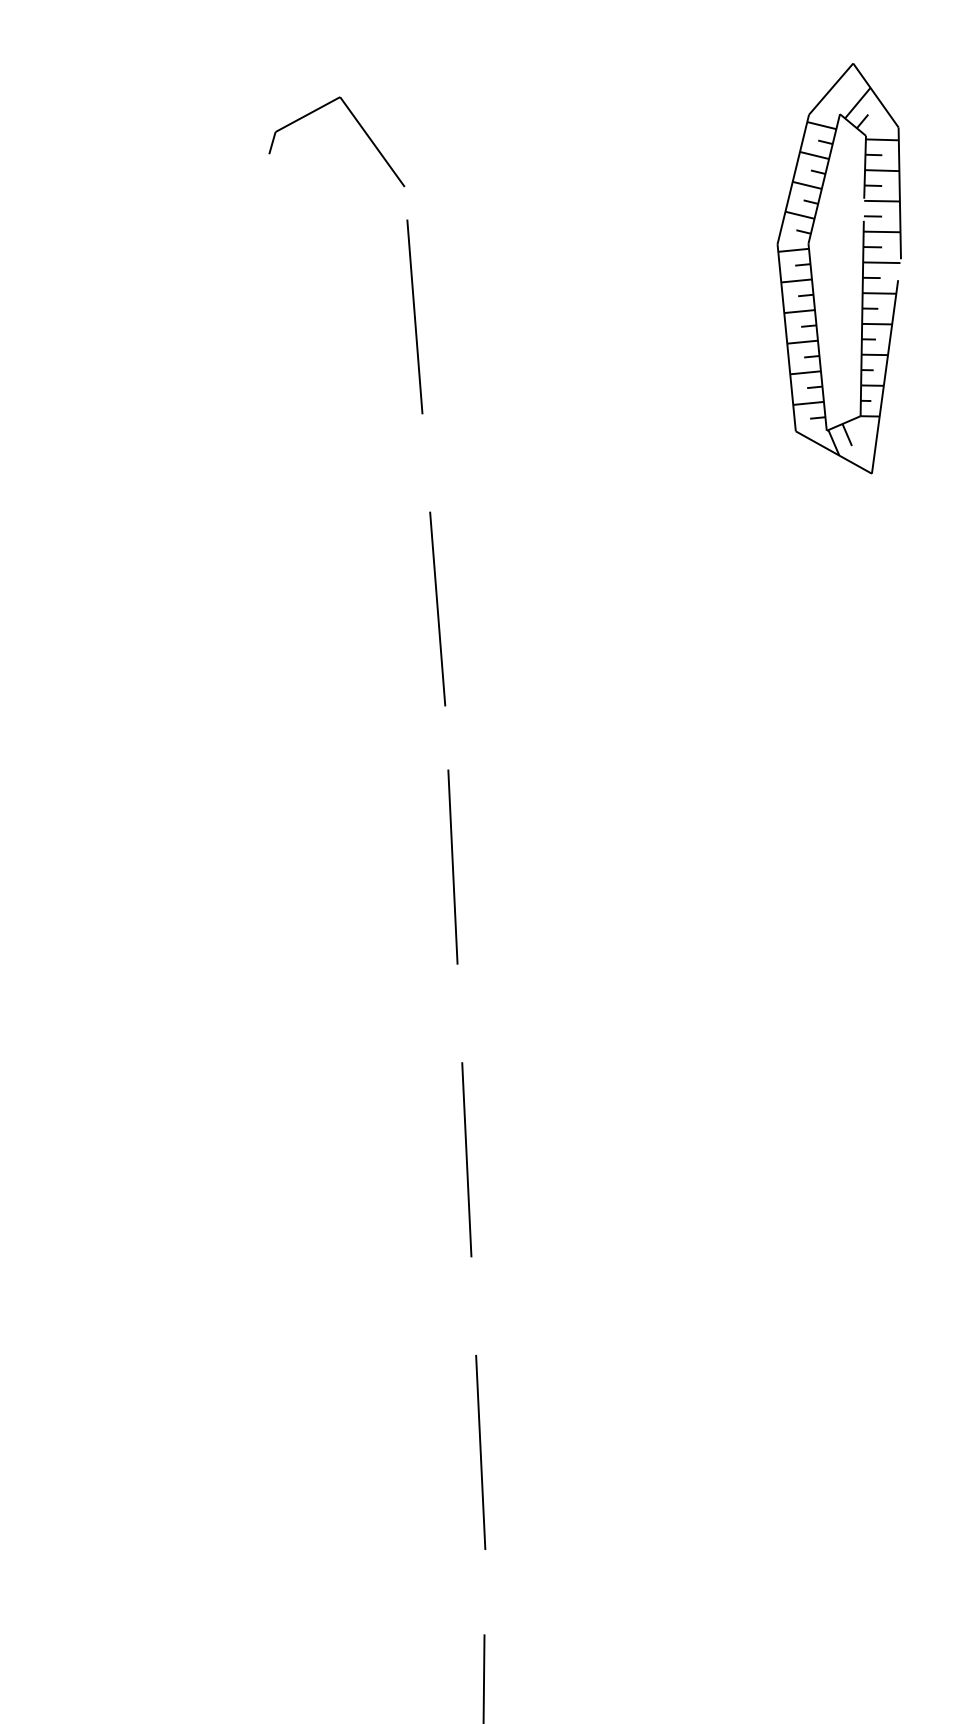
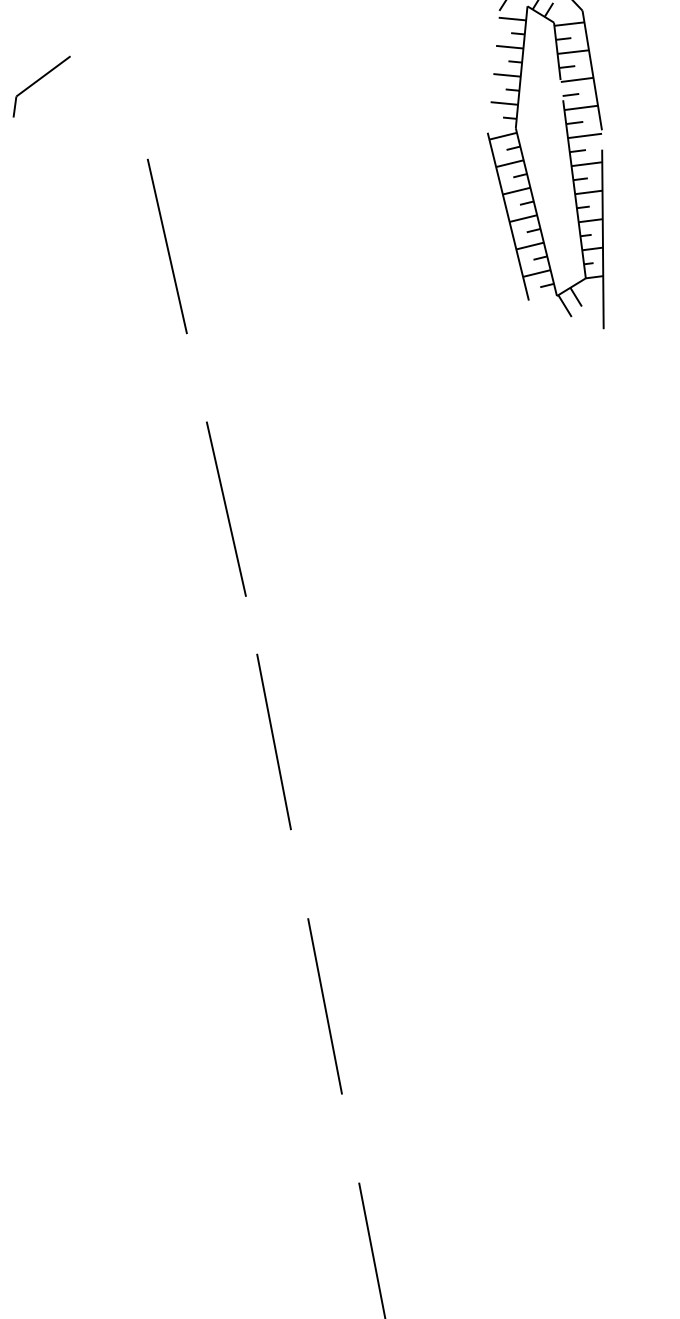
line: (372, 141) -> (105, 92), removed
line: (793, 179) -> (493, 71), removed
line: (833, 452) -> (565, 314), removed

